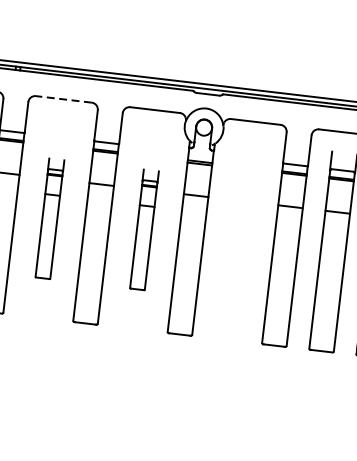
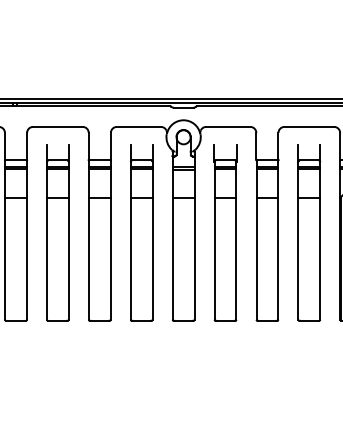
line: (63, 98) -> (57, 126), dashed -> solid
part: (49, 218) -> (57, 232), size x1.67
part: (144, 229) -> (141, 232), size x1.67
part: (238, 240) -> (225, 232), added

